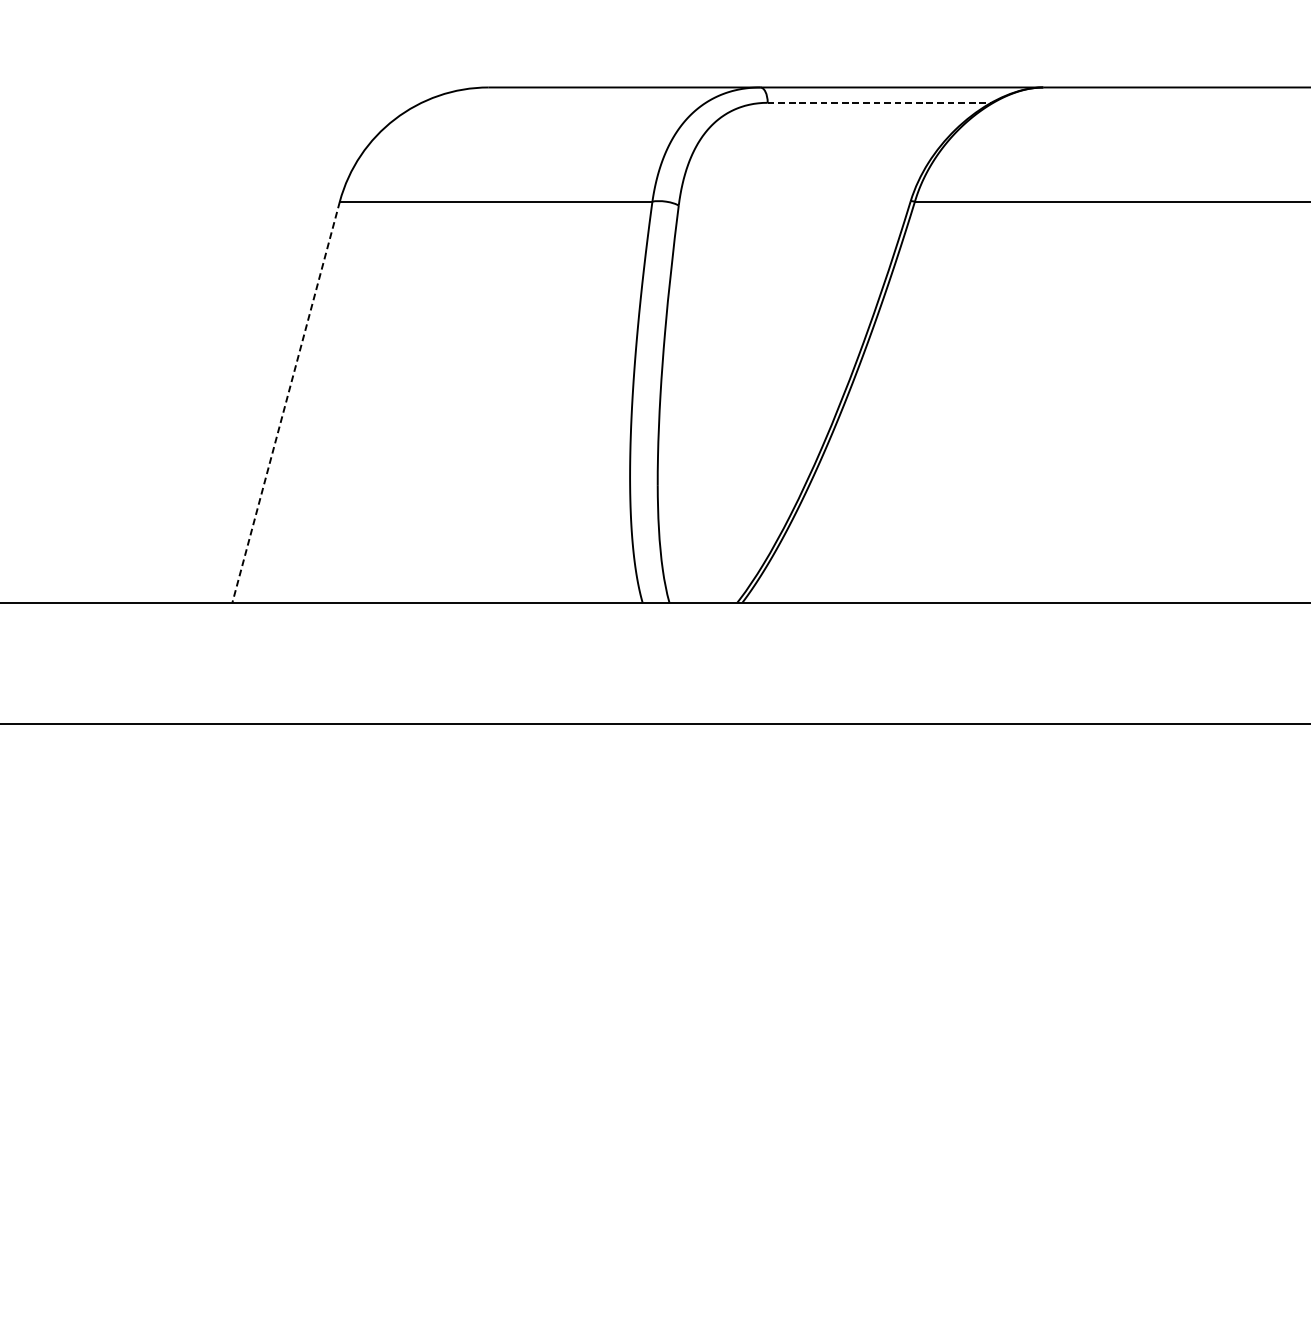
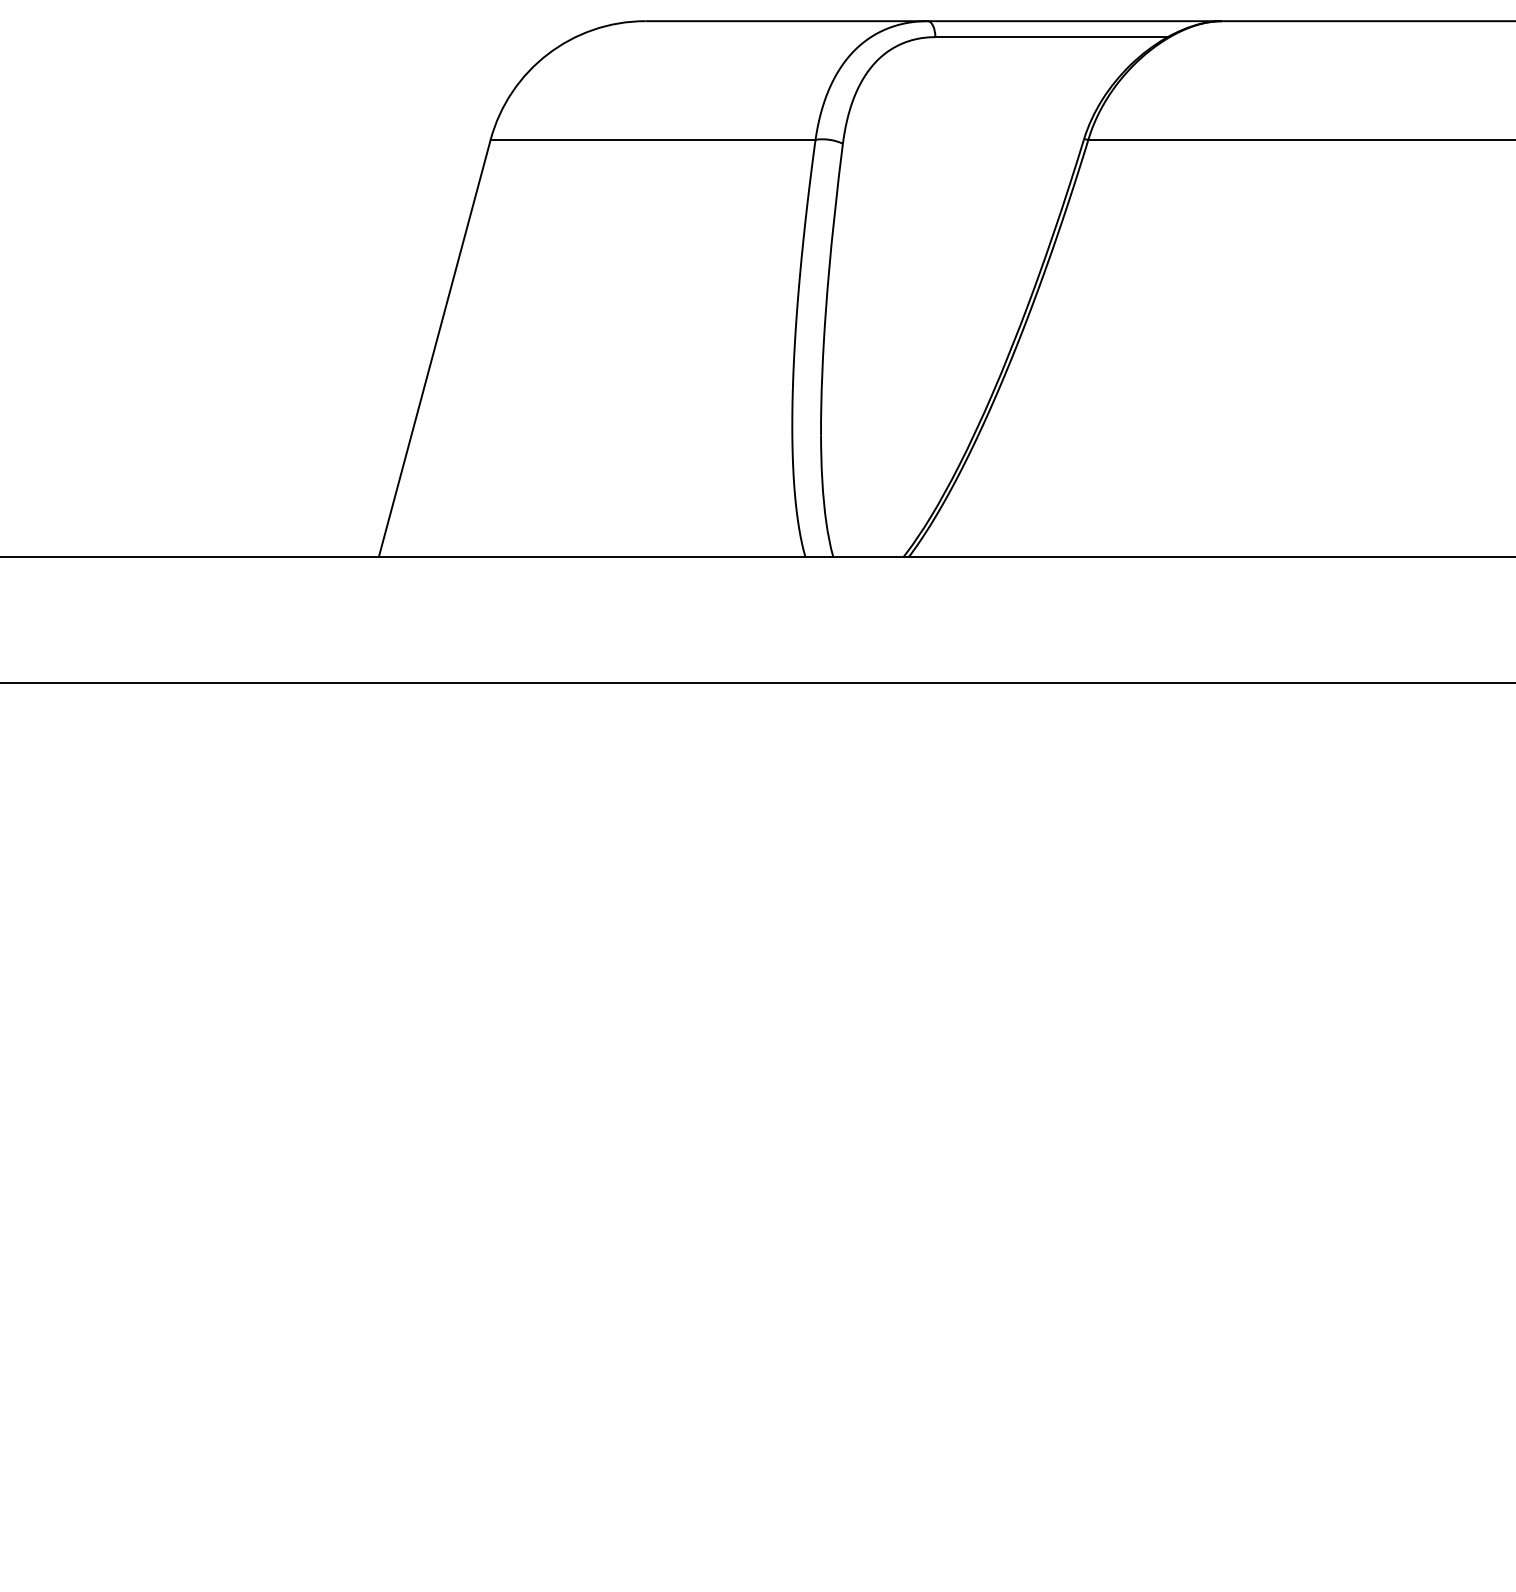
line: (880, 103) -> (1052, 37), dashed -> solid
line: (285, 402) -> (434, 348), dashed -> solid

